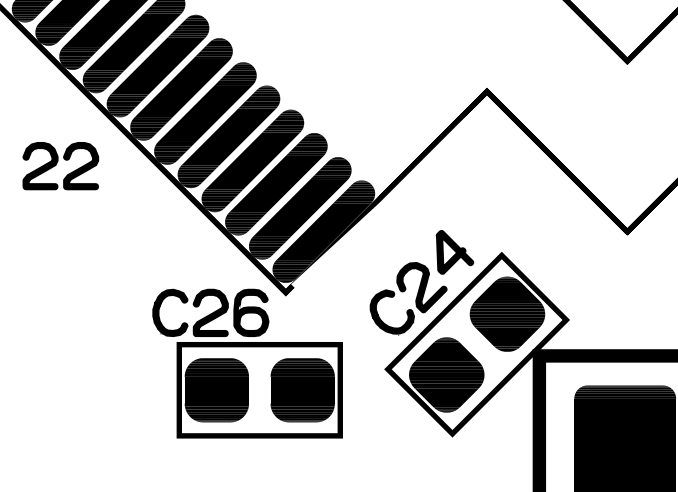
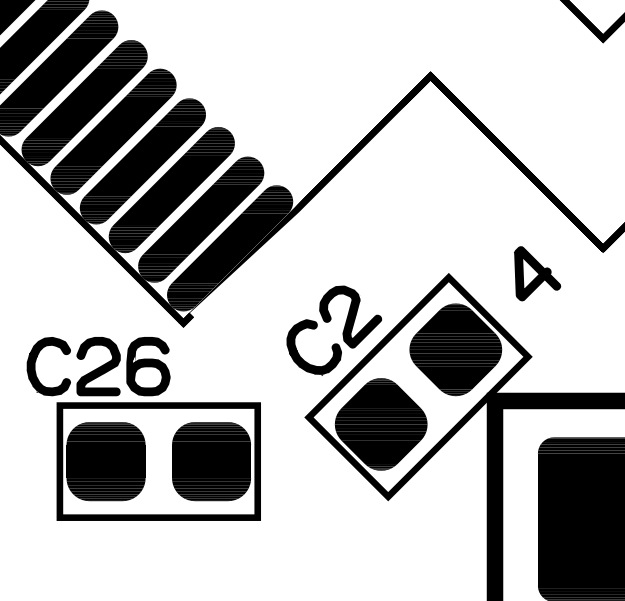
part: (454, 252) -> (536, 273), moved
part: (247, 363) -> (143, 428), moved

